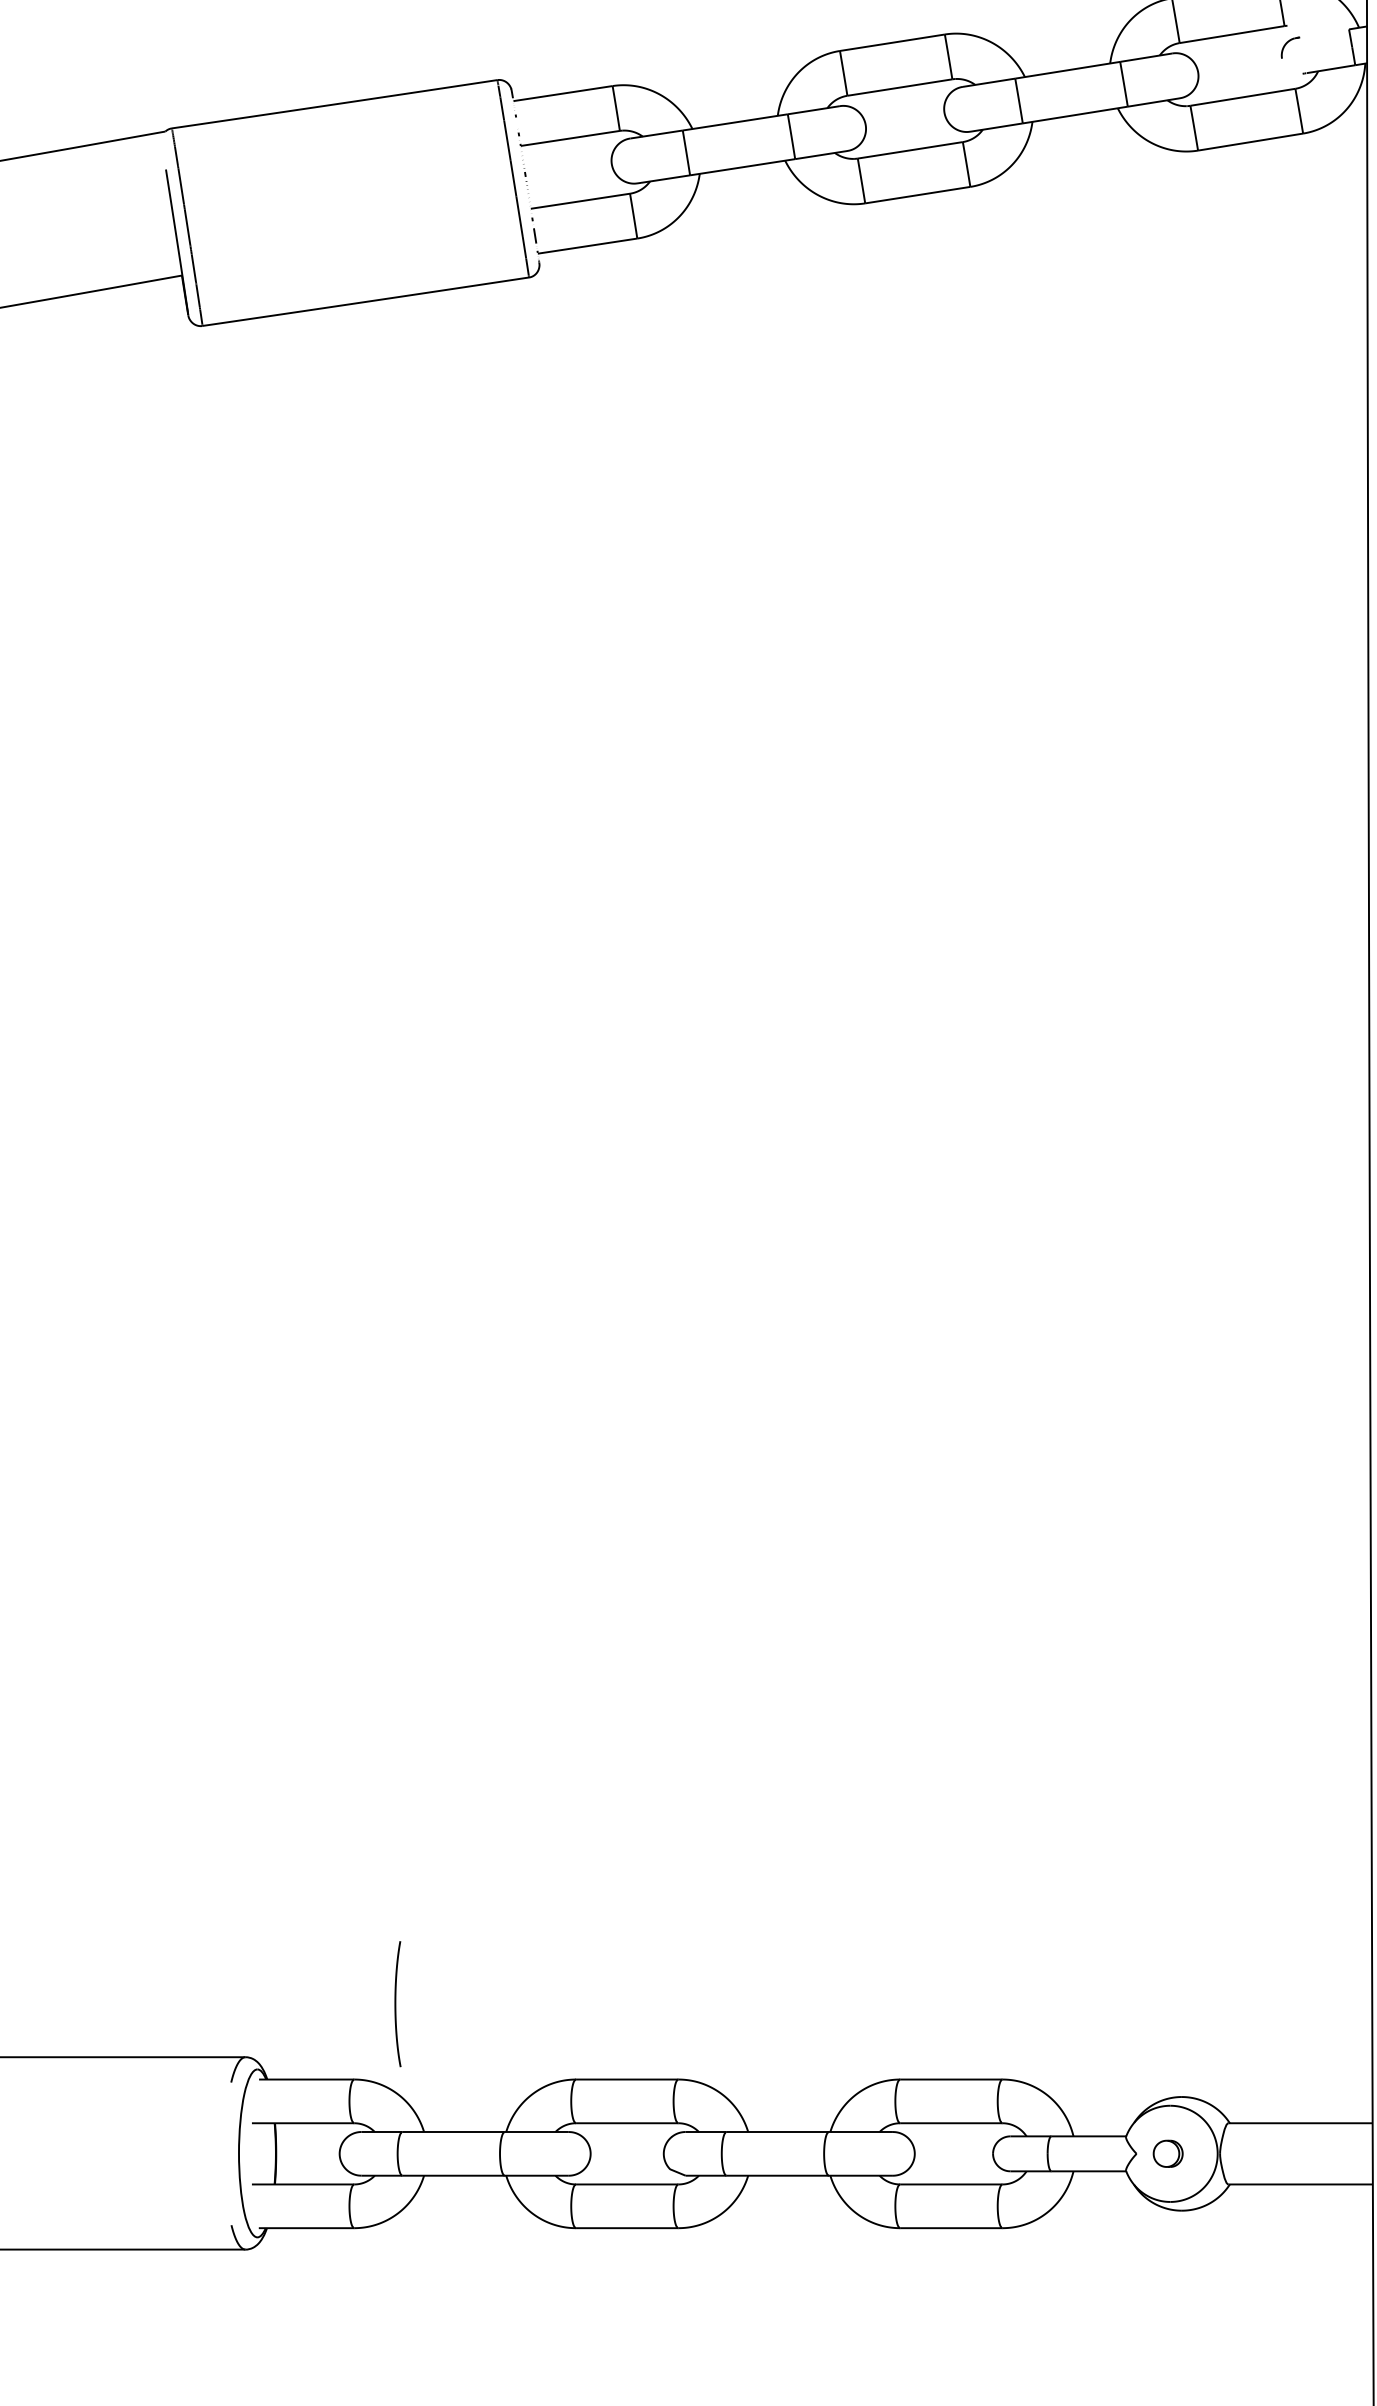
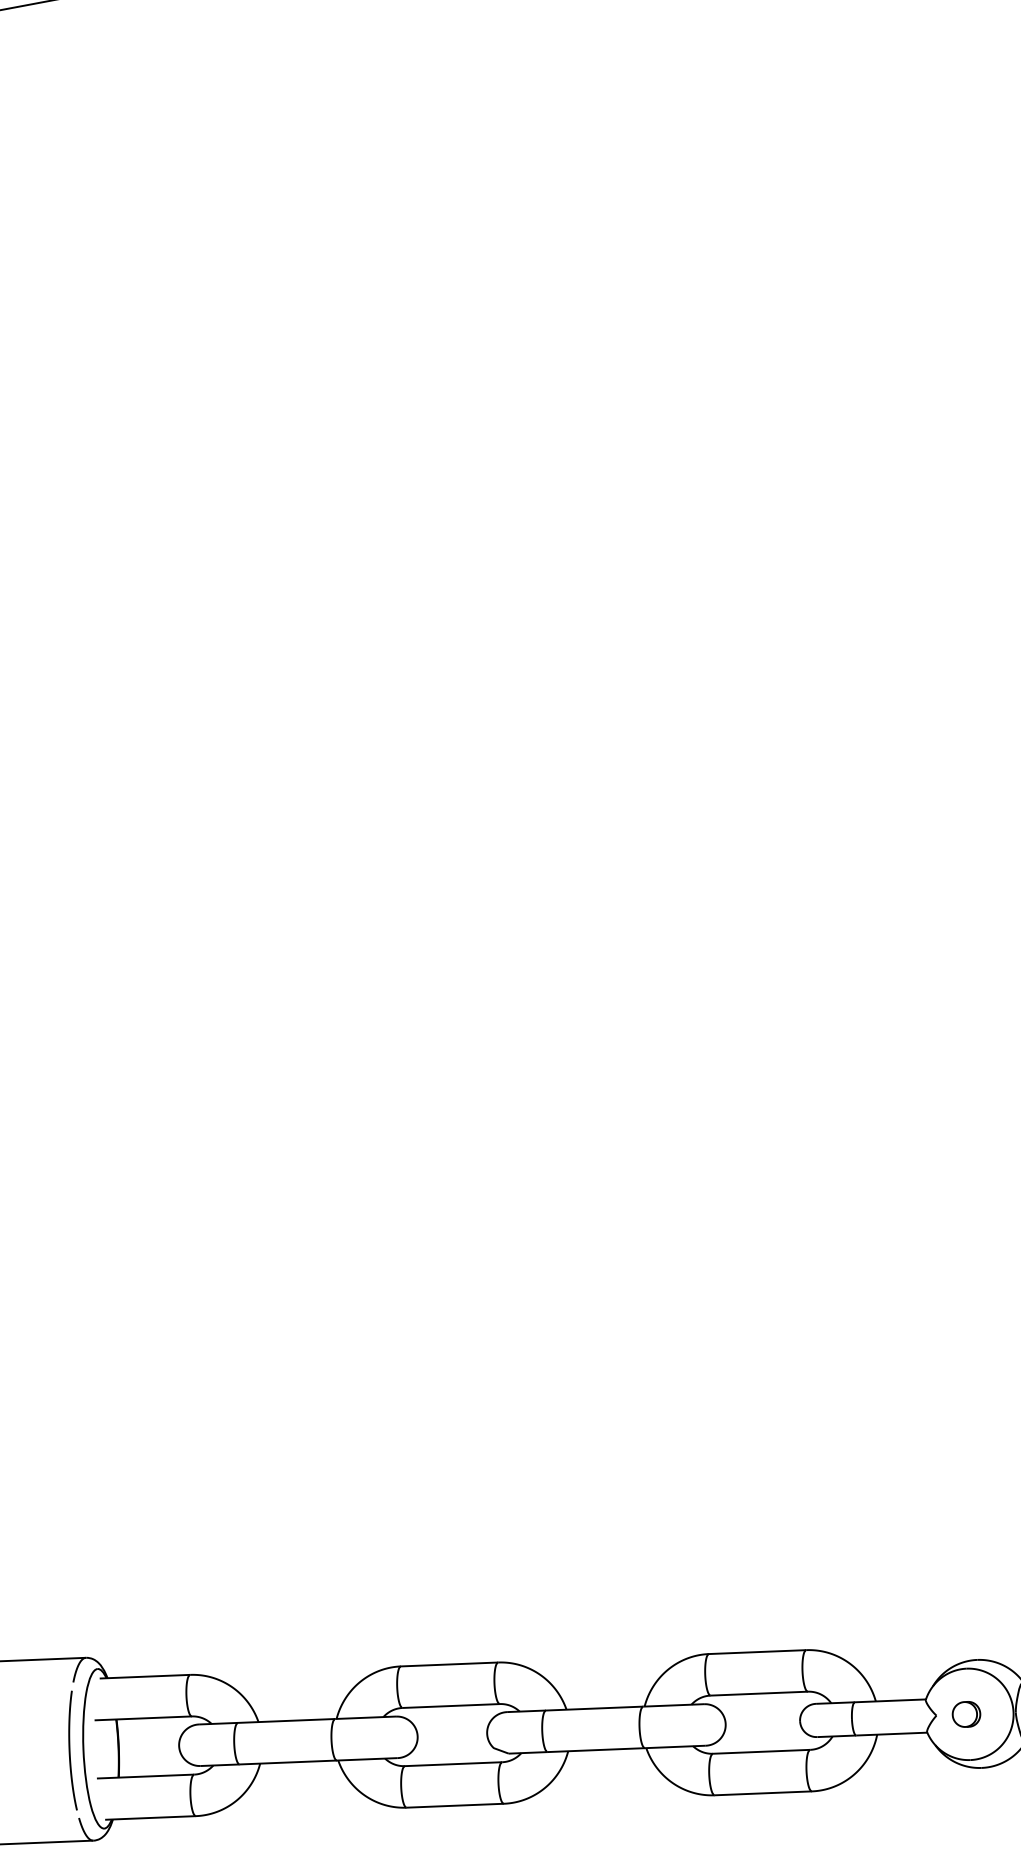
curve: (396, 2004) -> (70, 1751), moved

